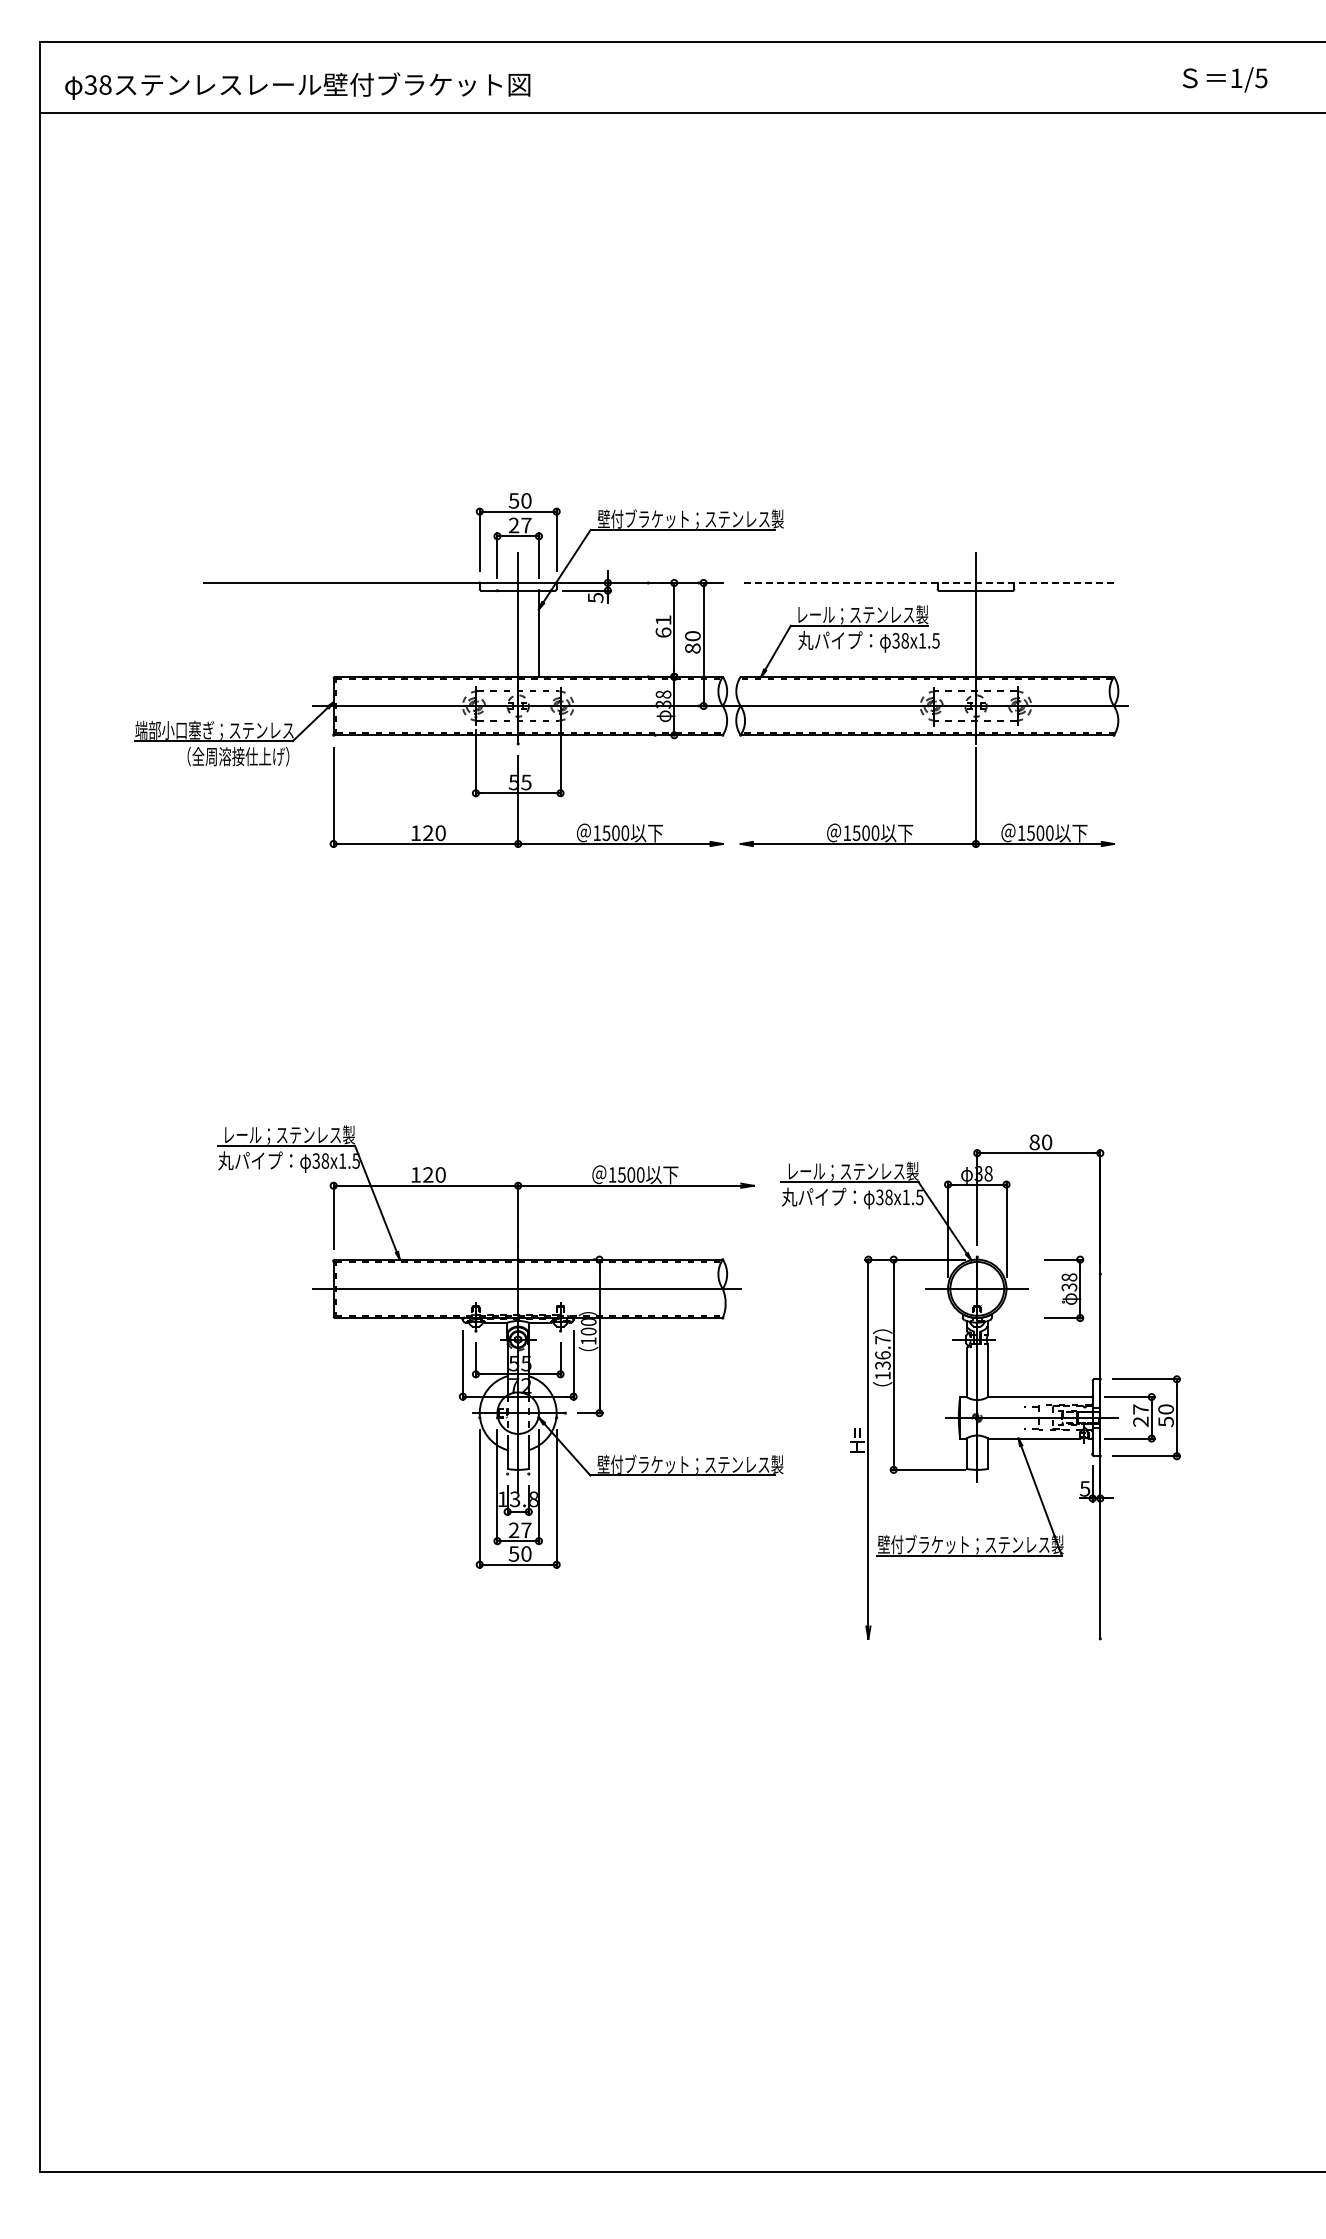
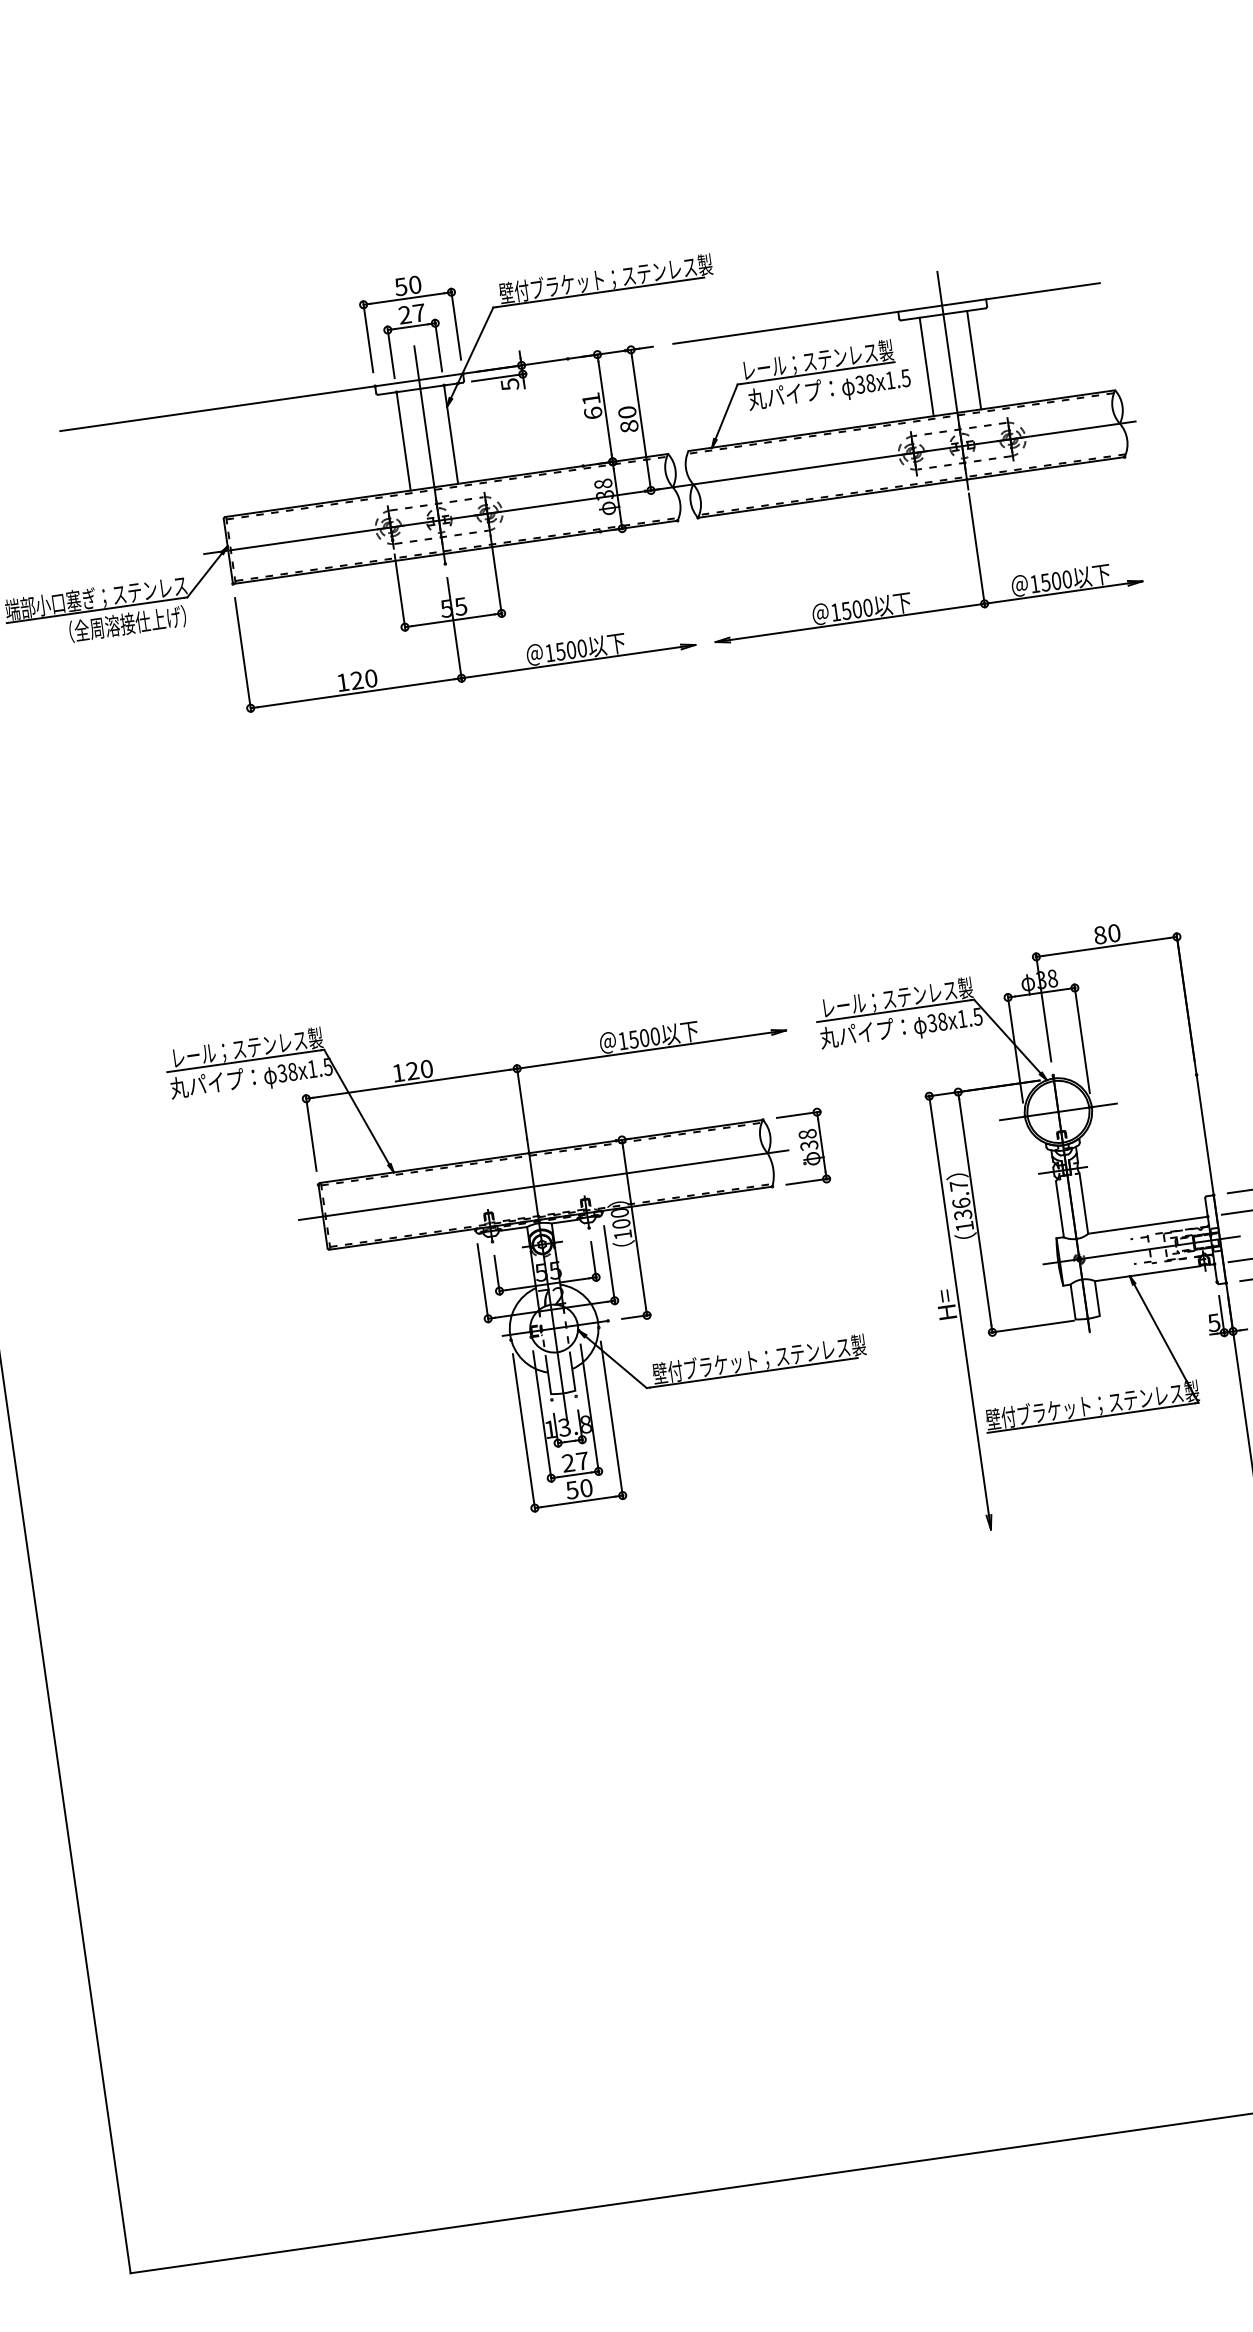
line: (927, 582) -> (886, 312), dashed -> solid
line: (497, 633) -> (403, 441), added
line: (955, 633) -> (926, 366), added
line: (996, 633) -> (973, 359), added
part: (1064, 1288) -> (803, 1147), moved

